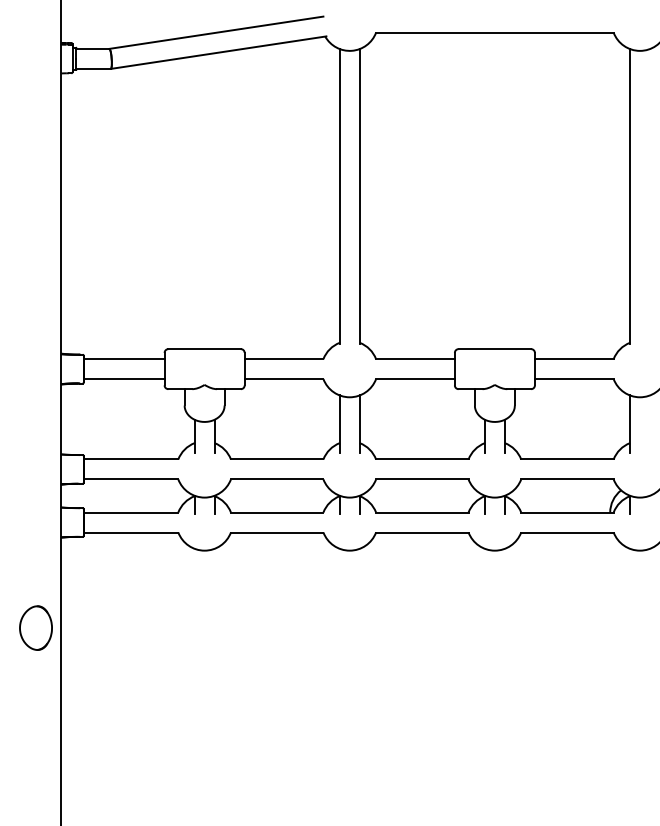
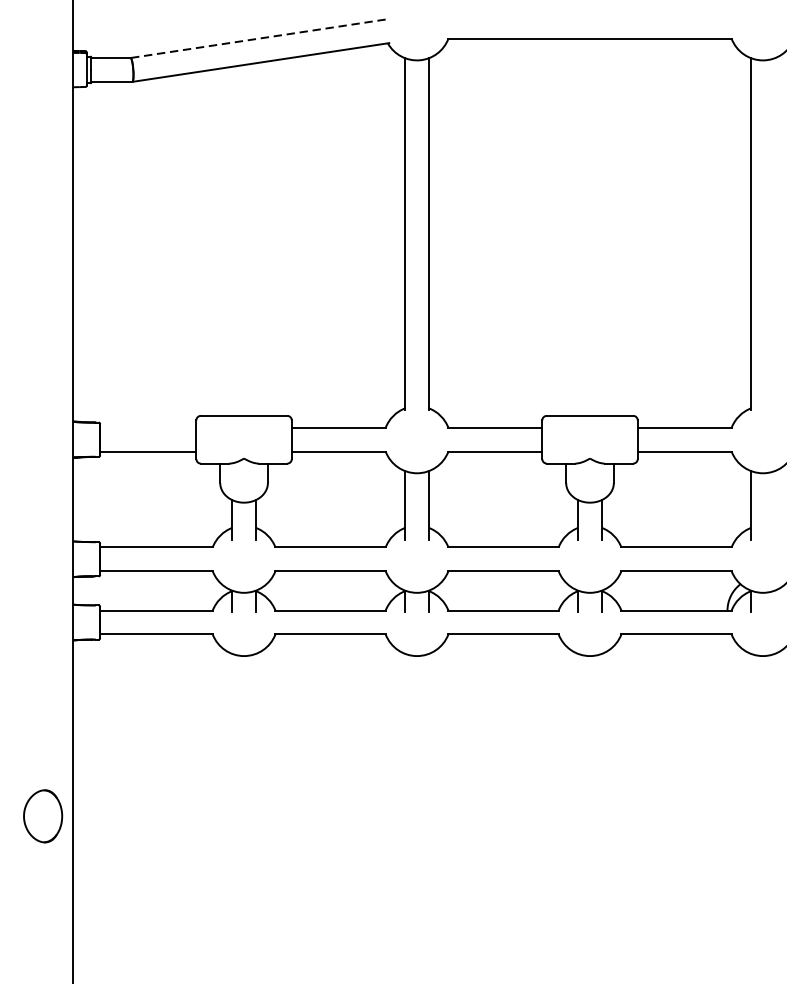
line: (215, 32) -> (257, 38), solid -> dashed
line: (123, 359) -> (147, 428), removed
part: (35, 627) -> (42, 815), moved

